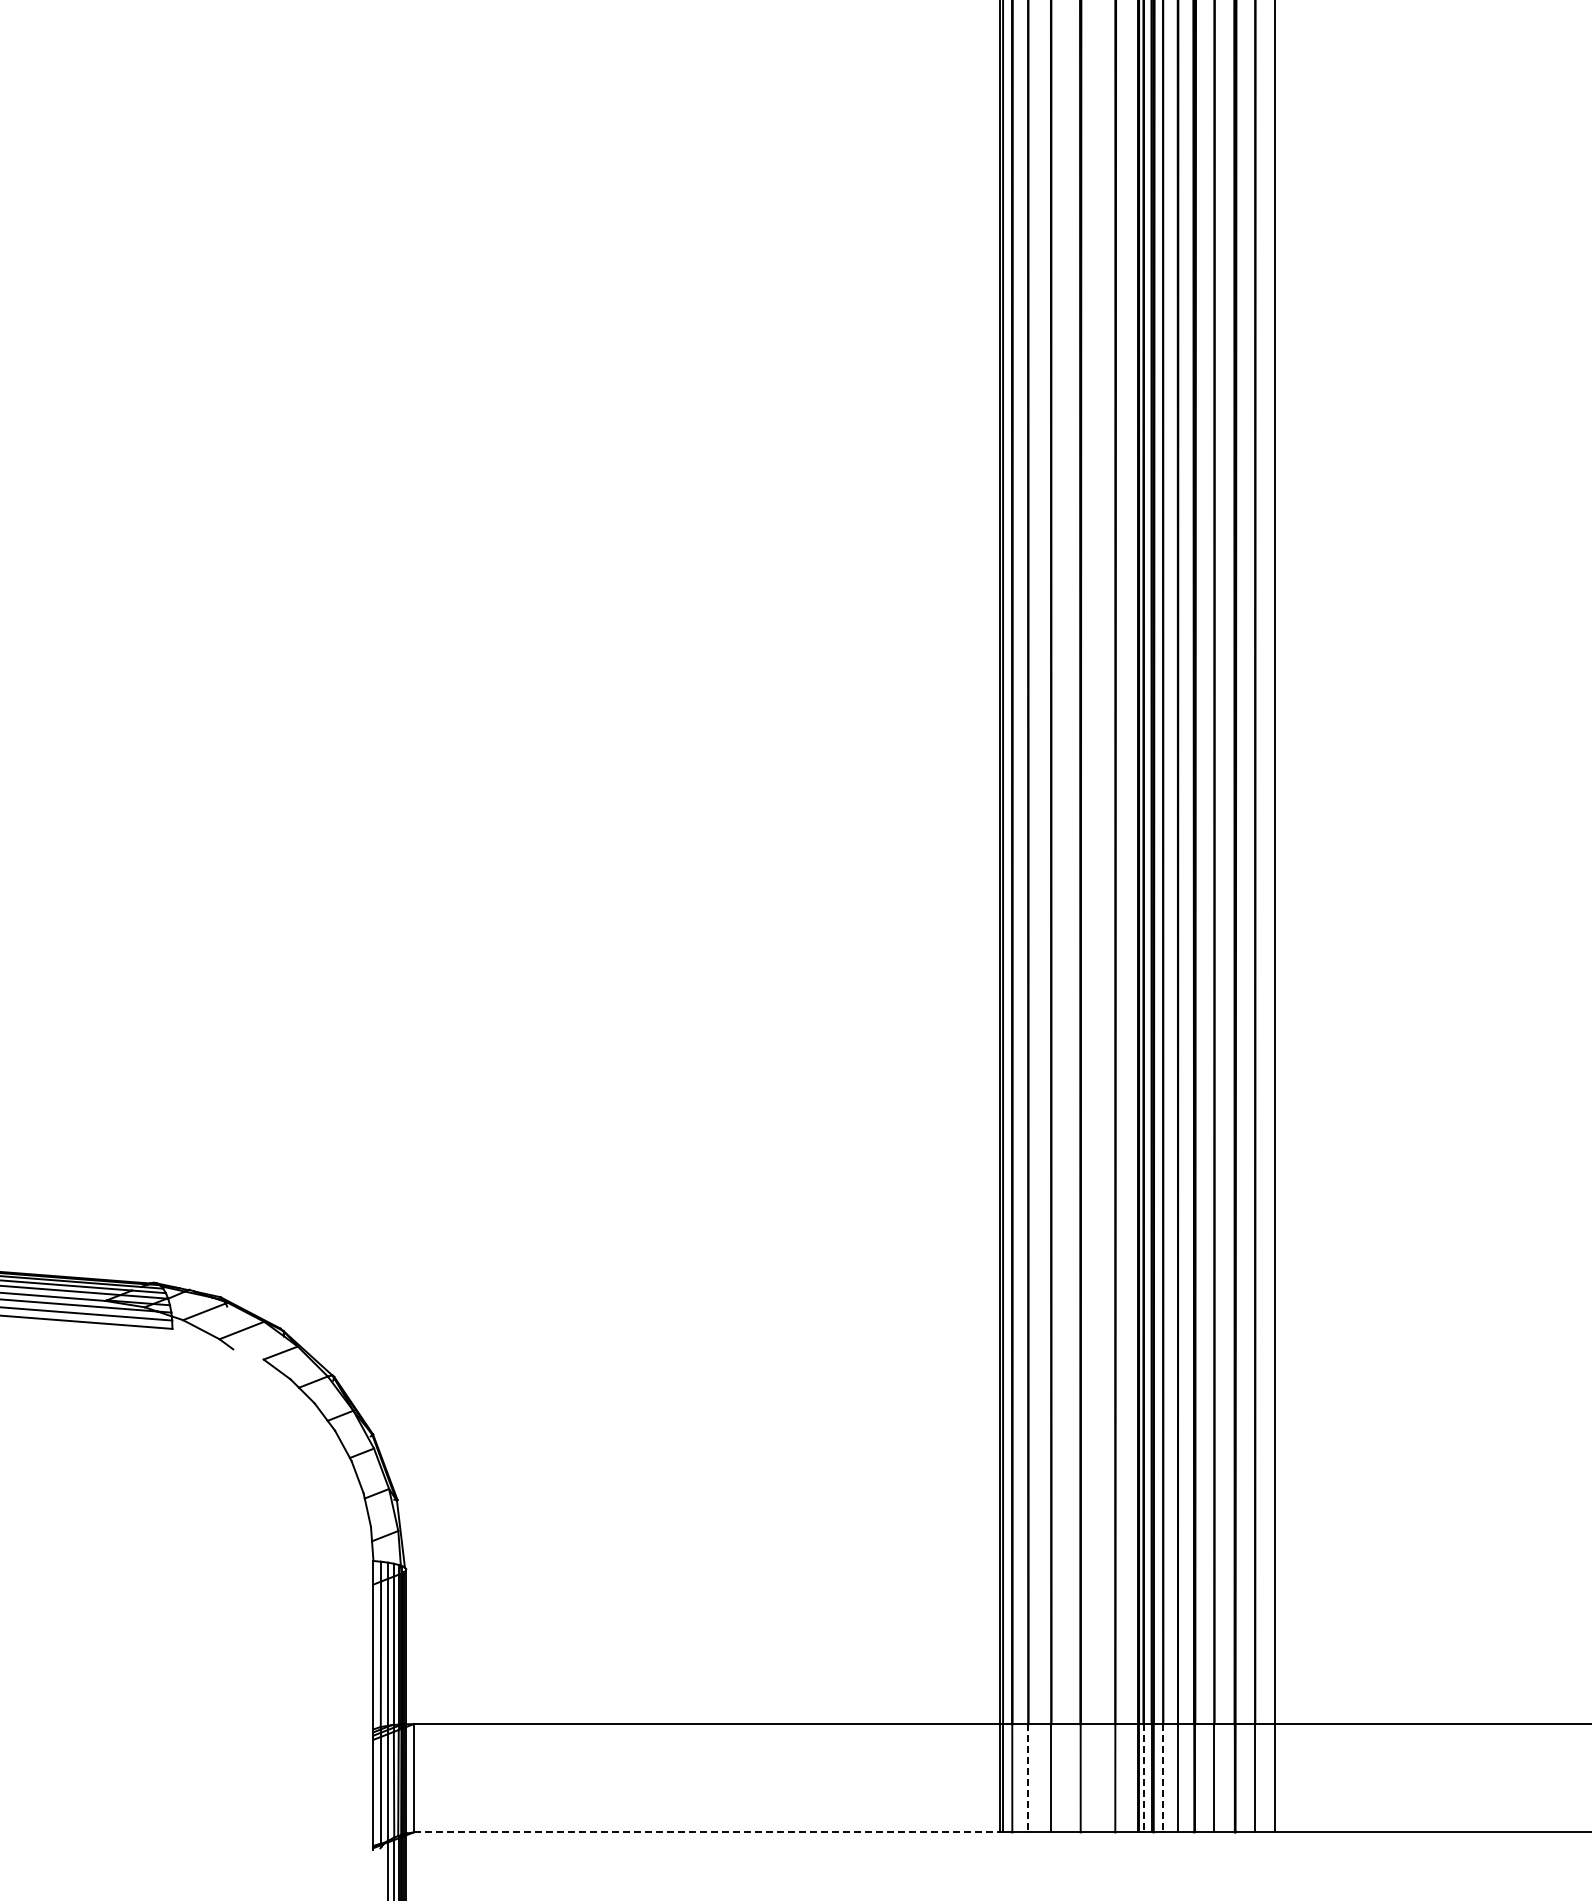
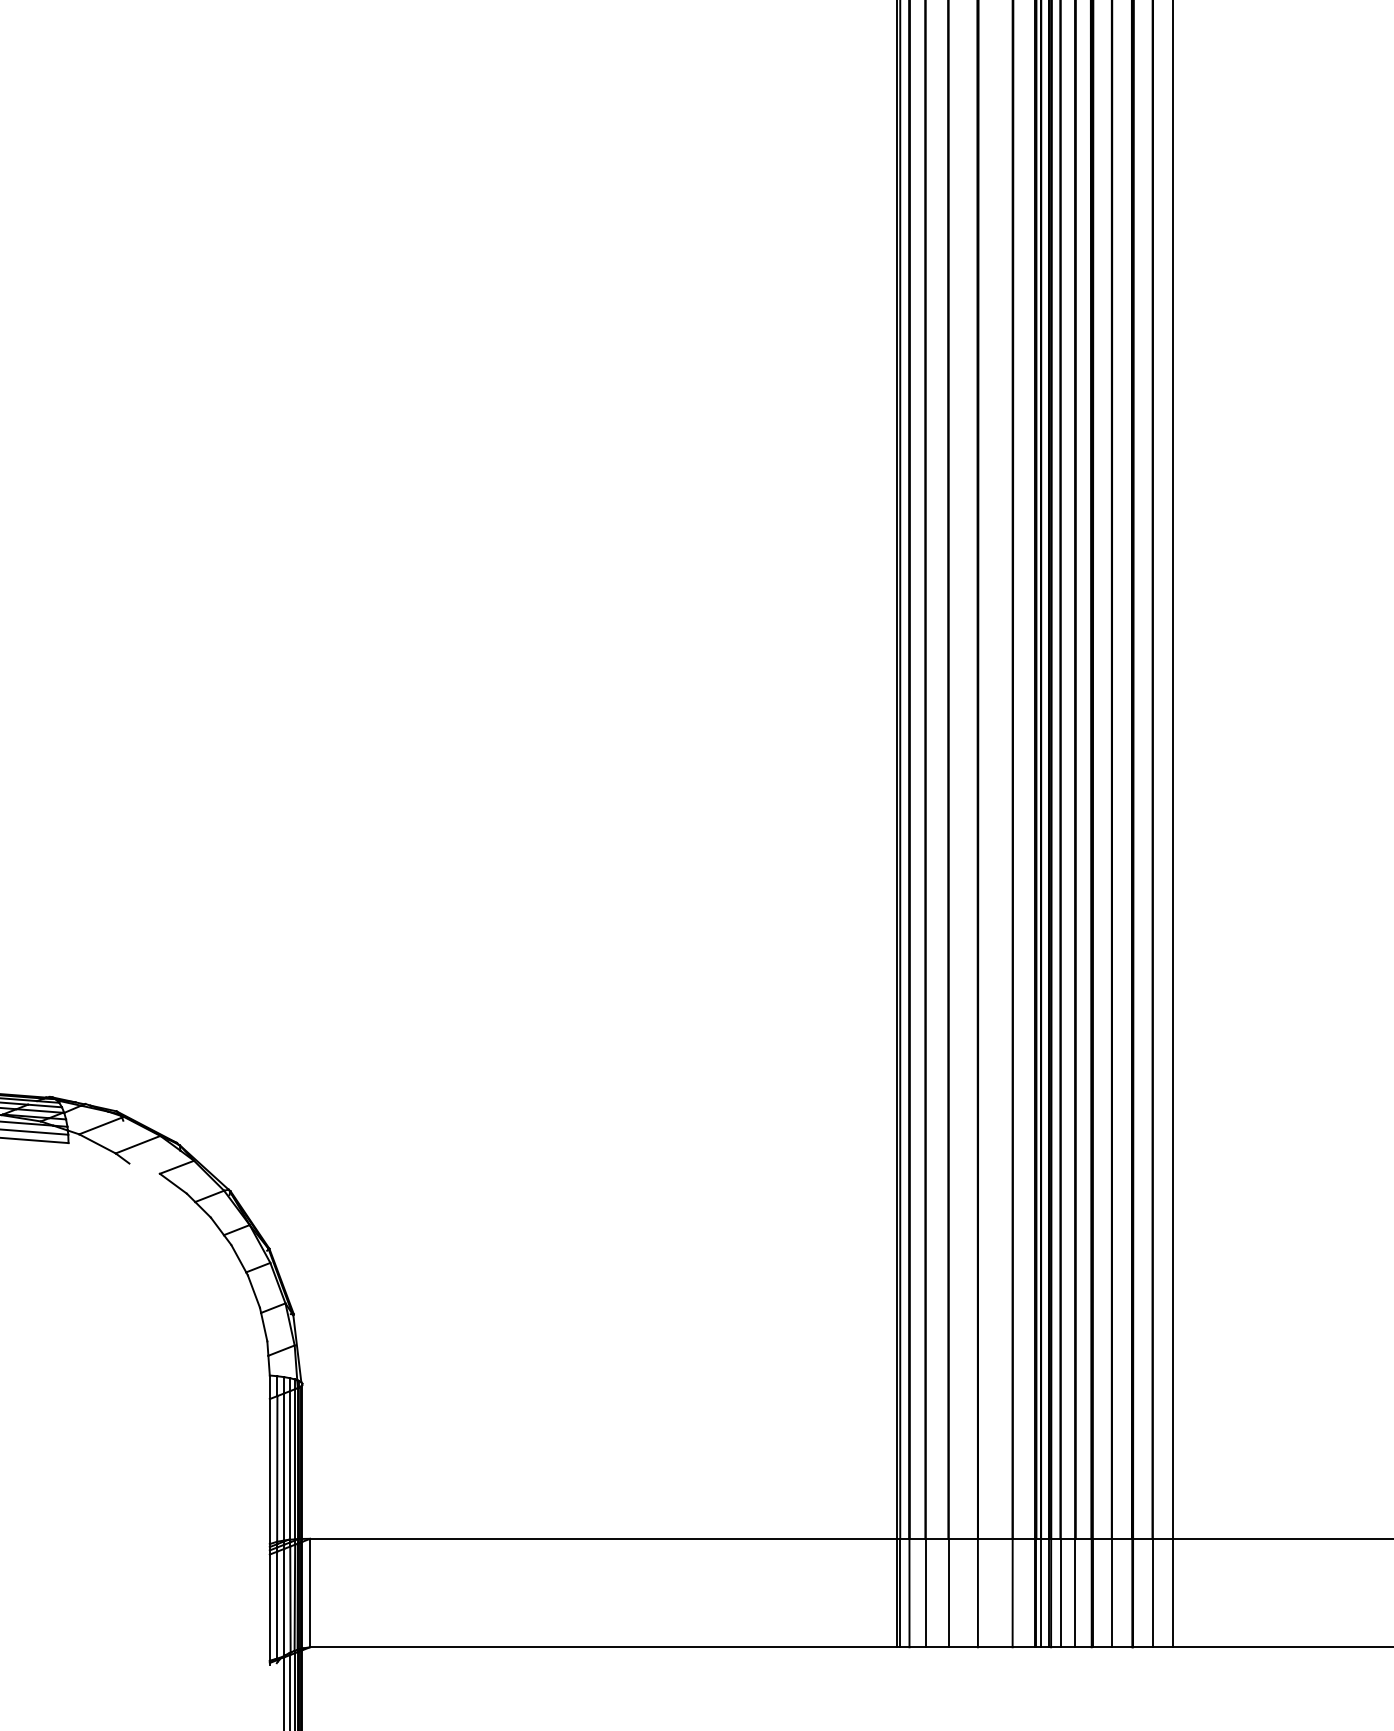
line: (1028, 1778) -> (925, 1593), dashed -> solid
line: (1143, 1778) -> (1040, 1593), dashed -> solid
line: (1163, 1778) -> (1060, 1593), dashed -> solid
line: (707, 1832) -> (604, 1647), dashed -> solid

